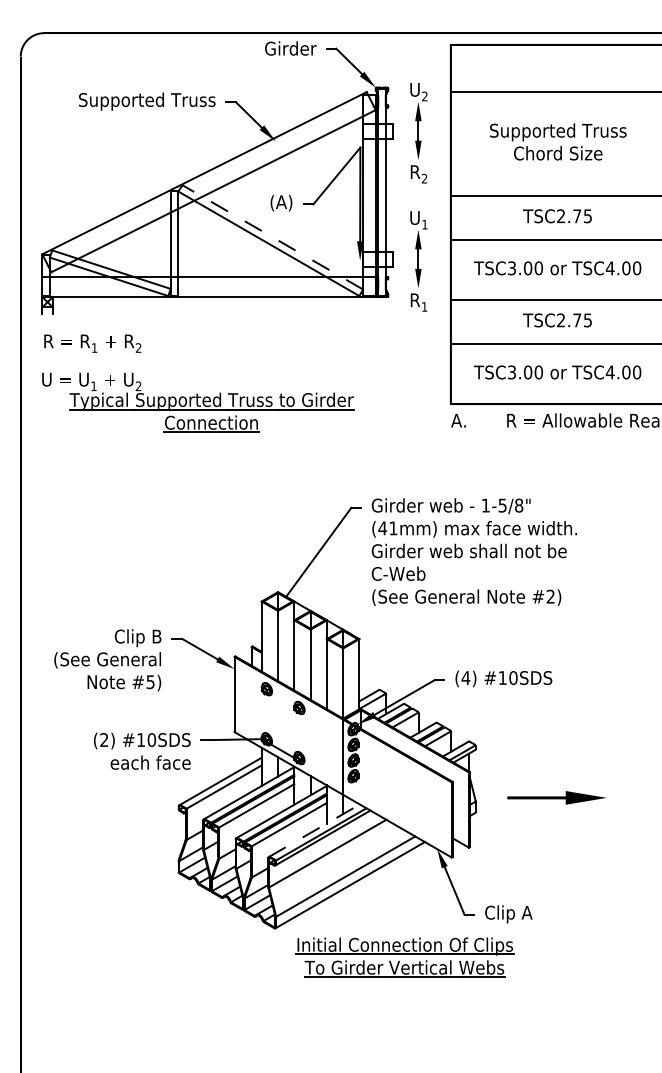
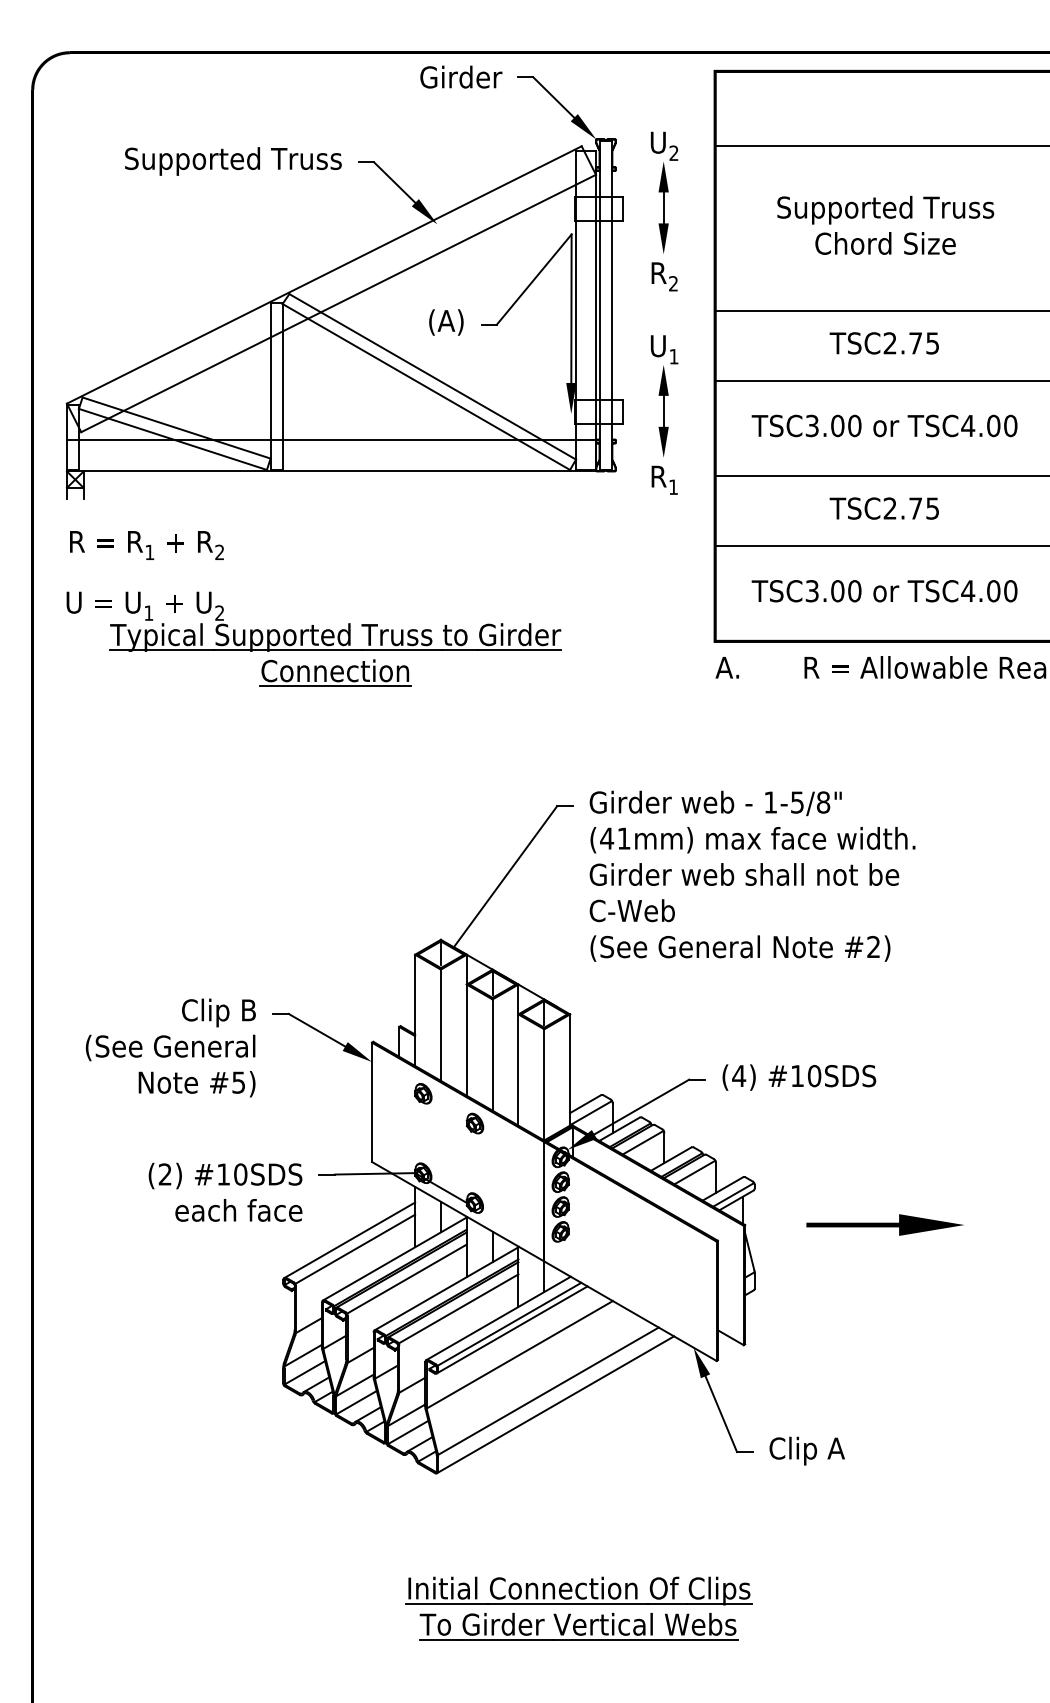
line: (272, 237) -> (432, 377), dashed -> solid
part: (556, 797) -> (884, 1224), moved
line: (314, 830) -> (498, 1318), dashed -> solid
part: (404, 957) -> (578, 1608), moved

